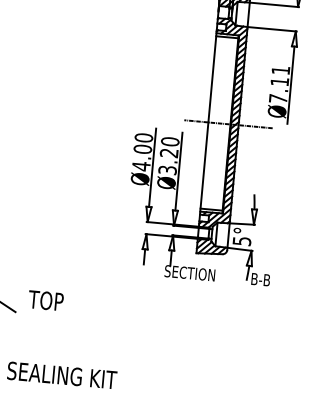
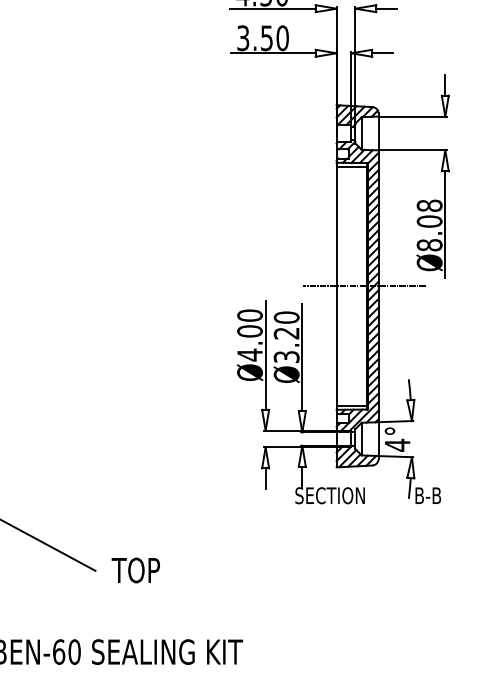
text: (279, 84) -> (429, 225), Ø7.11 -> Ø8.08
text: (241, 240) -> (397, 444), 5° -> 4°
text: (45, 300) -> (135, 570), moved

